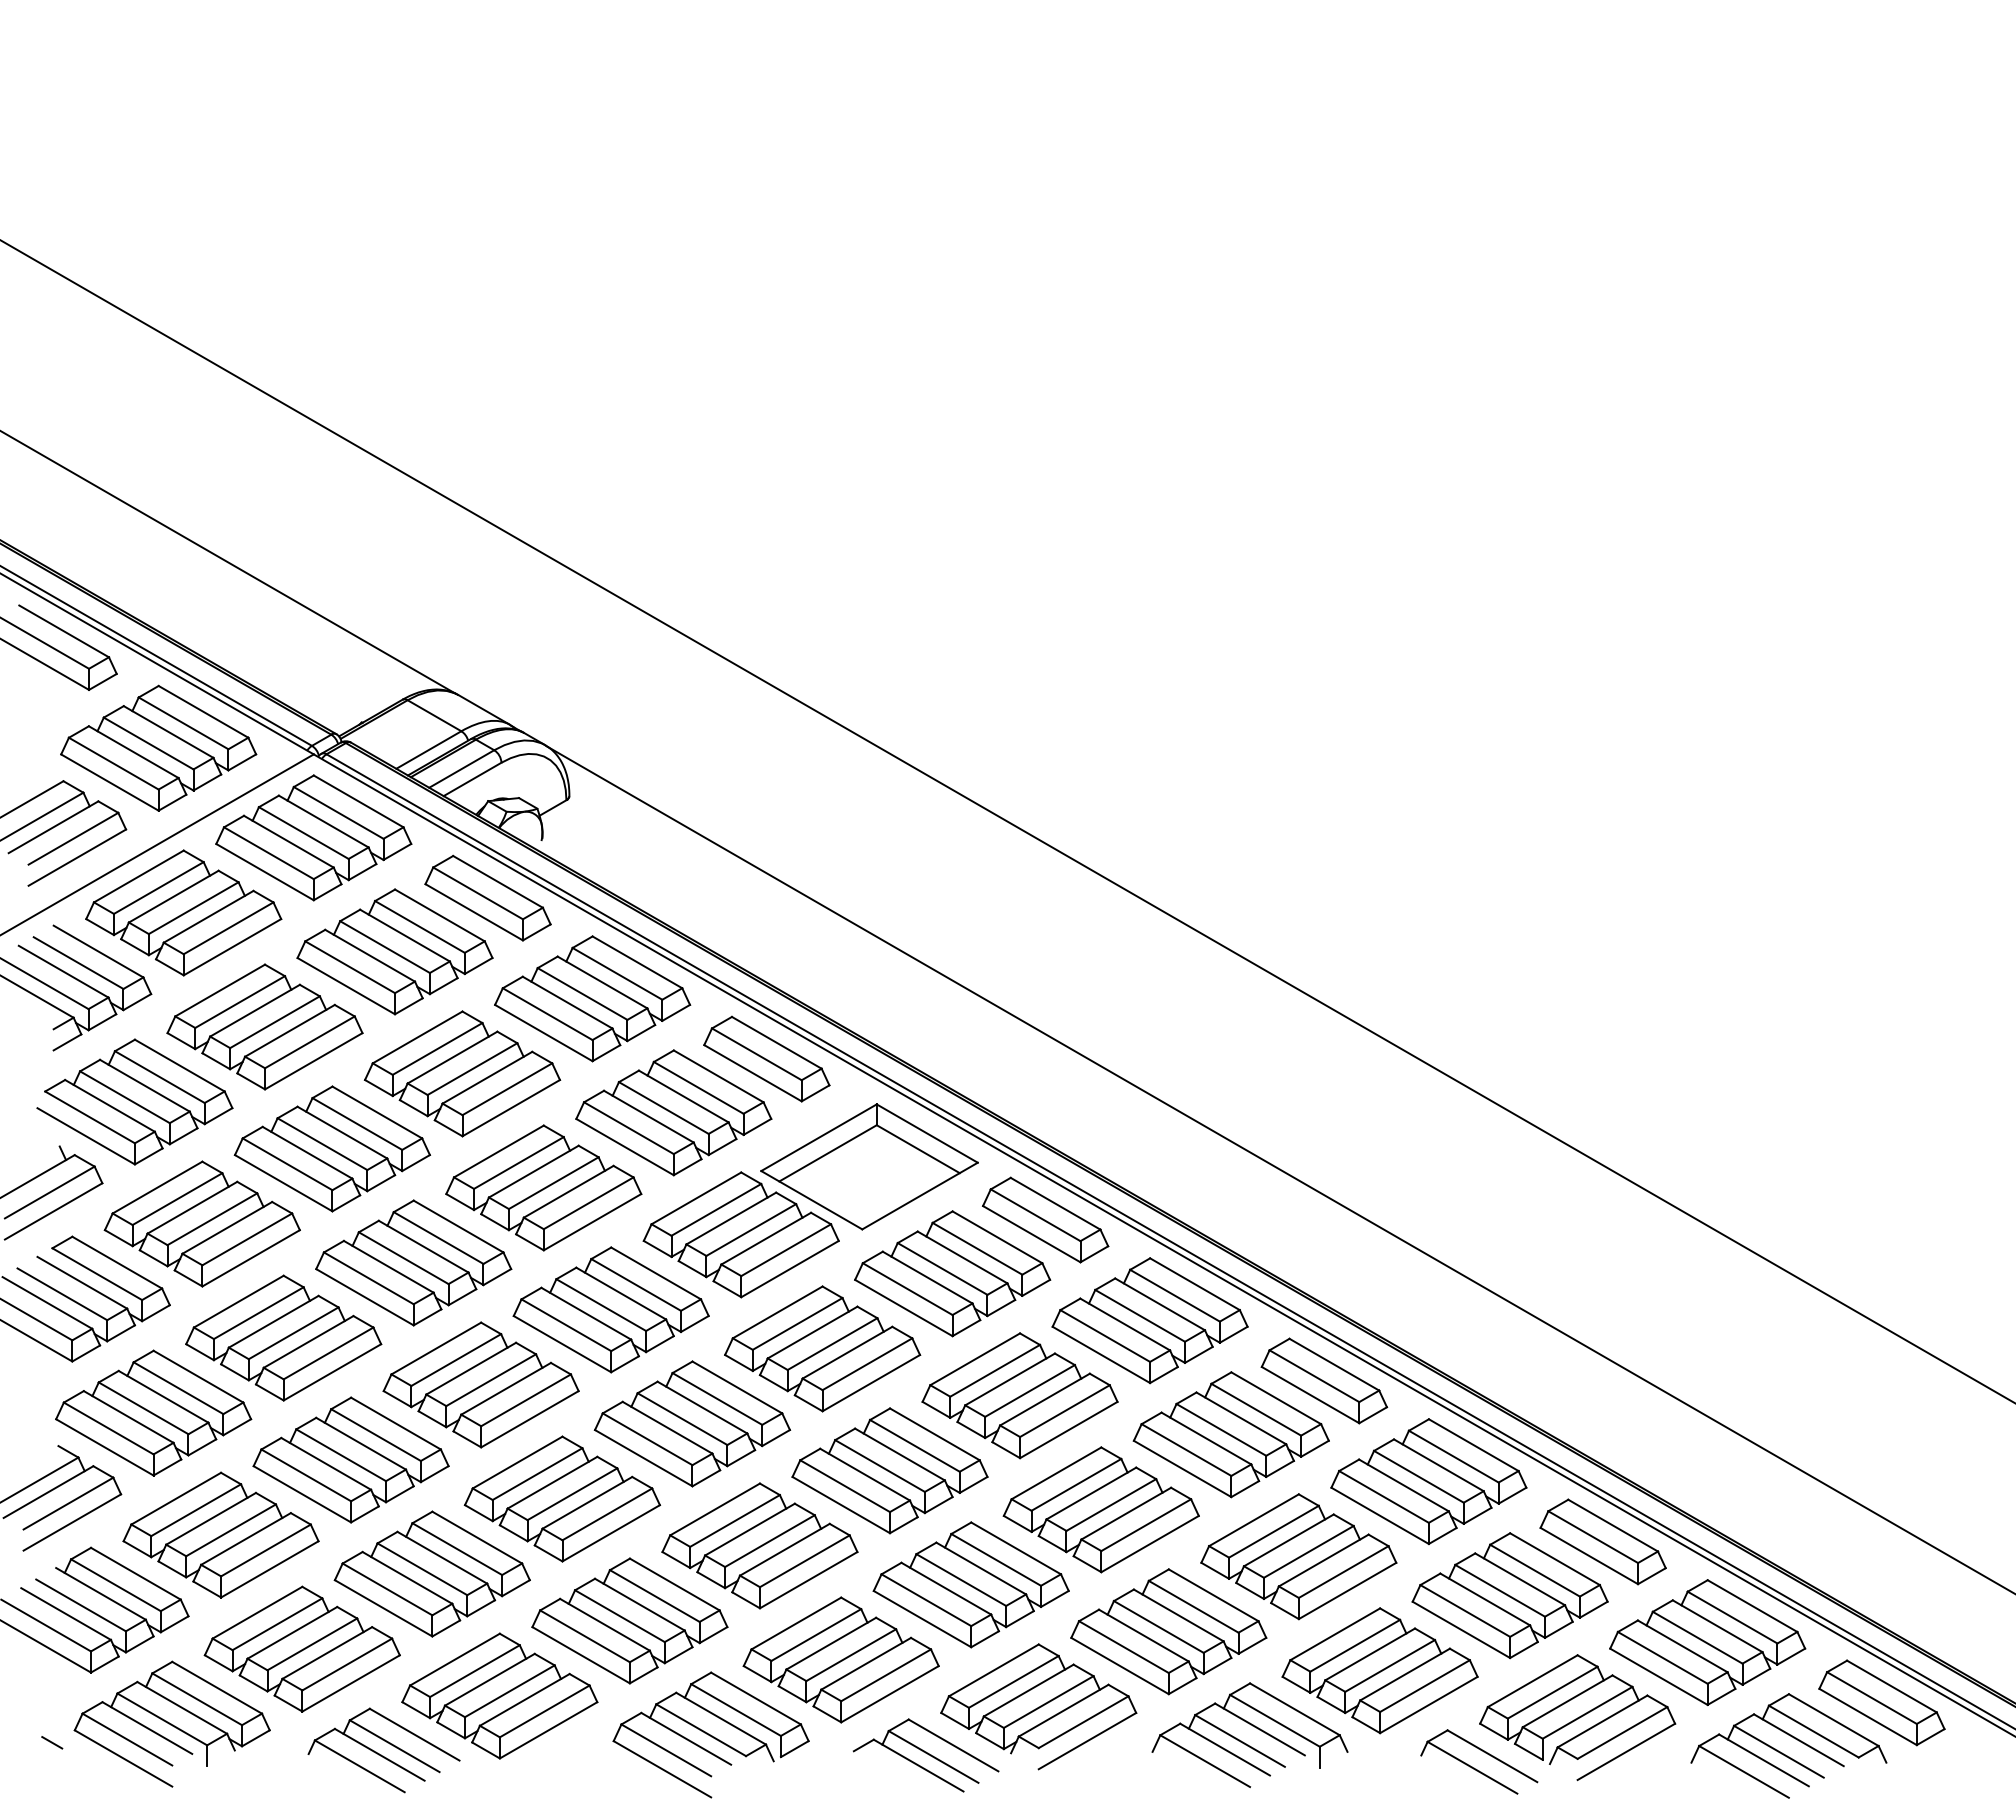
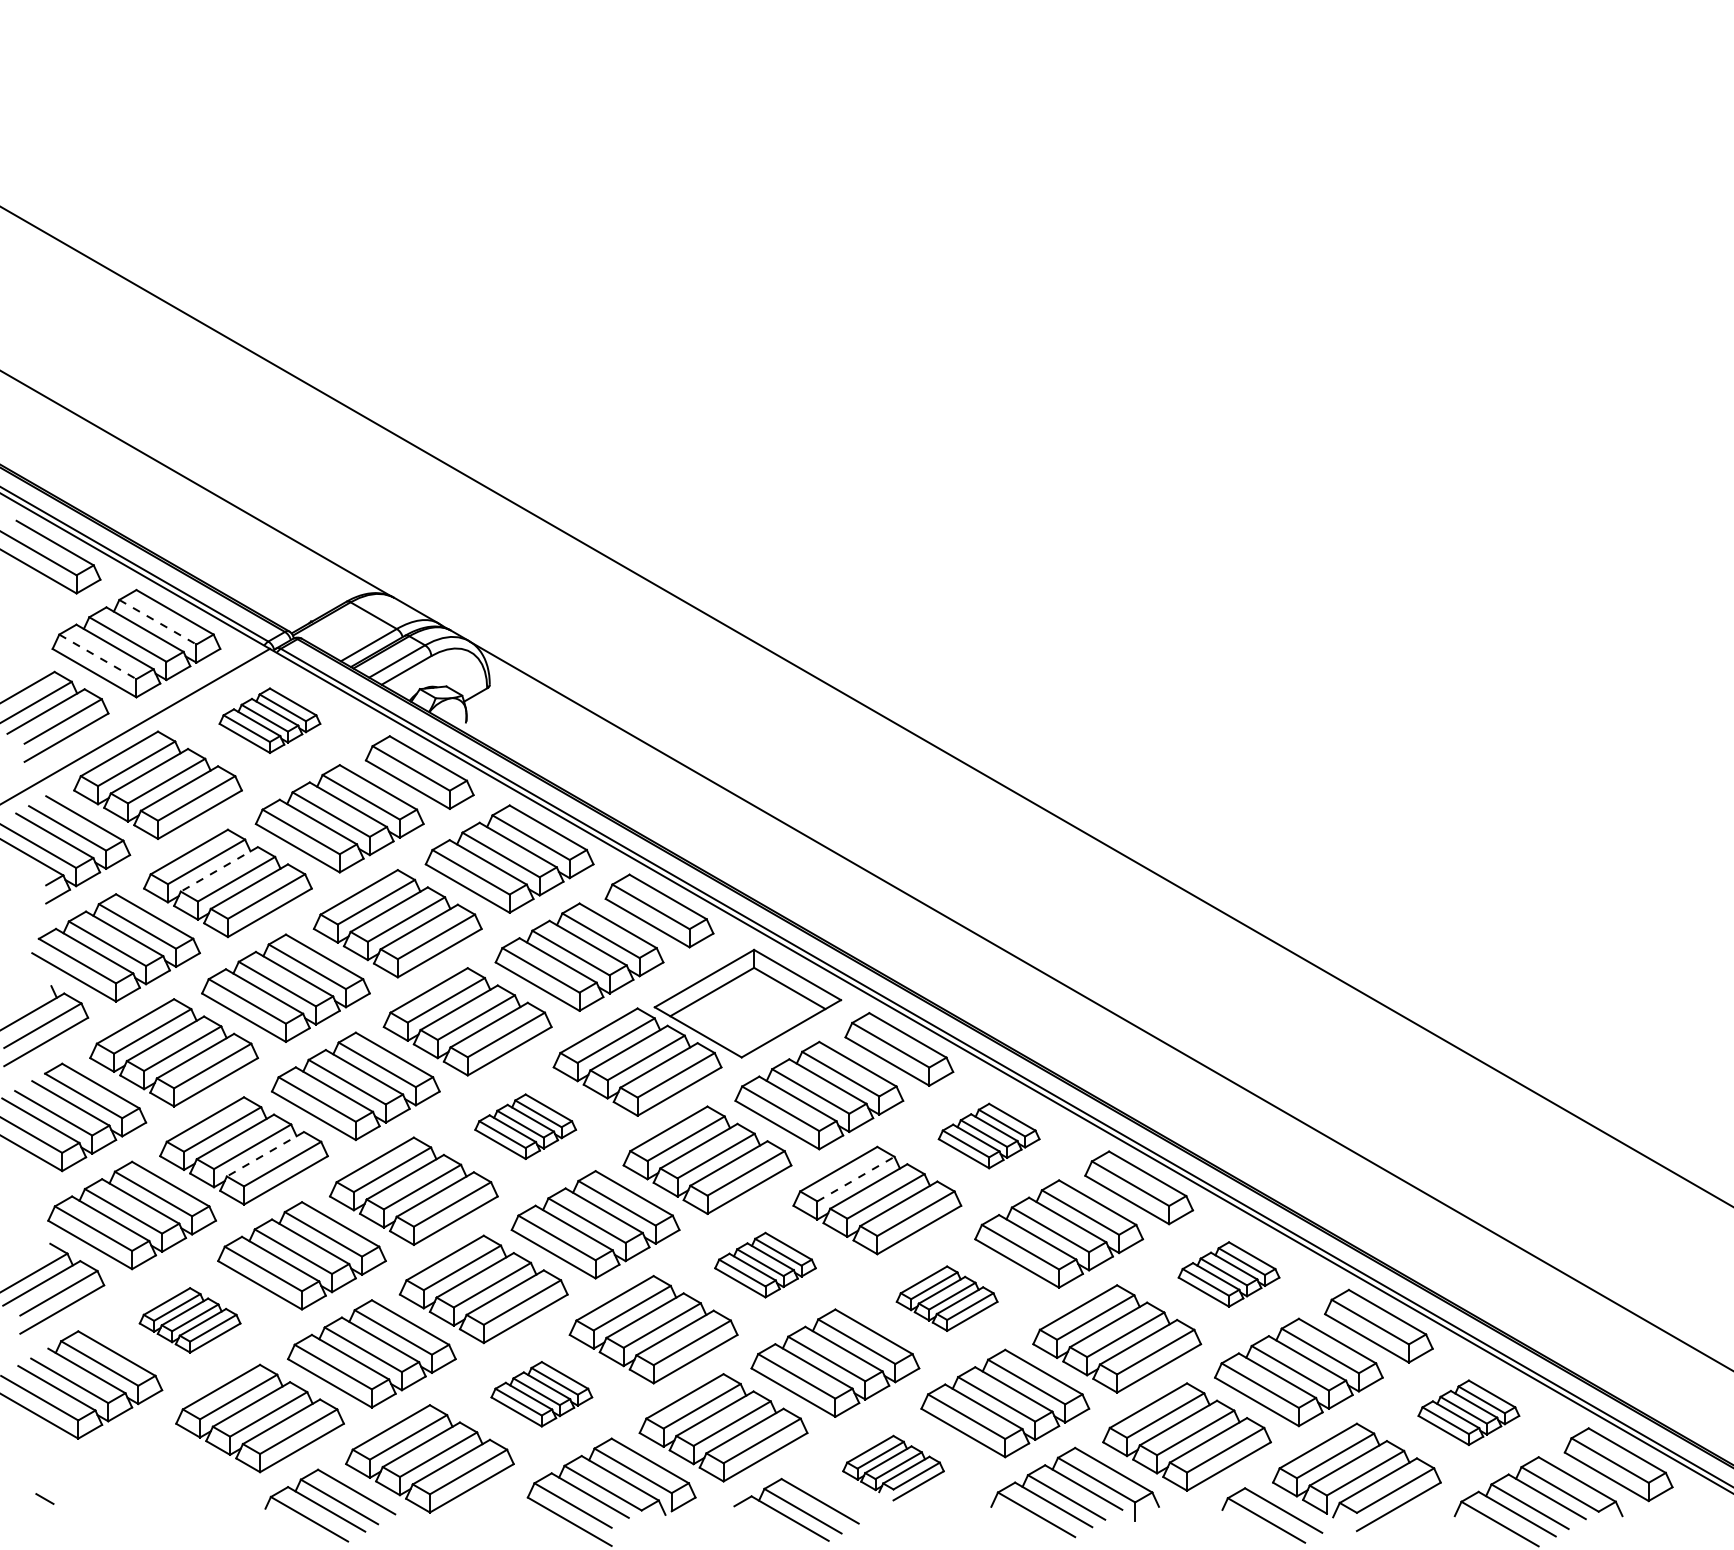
line: (183, 723) -> (157, 622), solid -> dashed
line: (113, 763) -> (97, 656), solid -> dashed
part: (313, 837) -> (269, 720), size x0.6
line: (255, 1010) -> (219, 869), solid -> dashed
part: (610, 1309) -> (525, 1126), size x0.6
part: (1149, 1320) -> (988, 1135), size x0.6
line: (308, 1341) -> (265, 1153), solid -> dashed
line: (995, 1370) -> (856, 1178), solid -> dashed
part: (889, 1470) -> (765, 1264), size x0.6
part: (1428, 1481) -> (1228, 1274), size x0.6
part: (1100, 1509) -> (946, 1298), size x0.6
part: (220, 1534) -> (189, 1319), size x0.6
part: (629, 1620) -> (541, 1393), size x0.6
part: (1707, 1642) -> (1468, 1412), size x0.6
part: (1038, 1706) -> (893, 1467), size x0.6
part: (171, 1723) -> (147, 1482), removed

